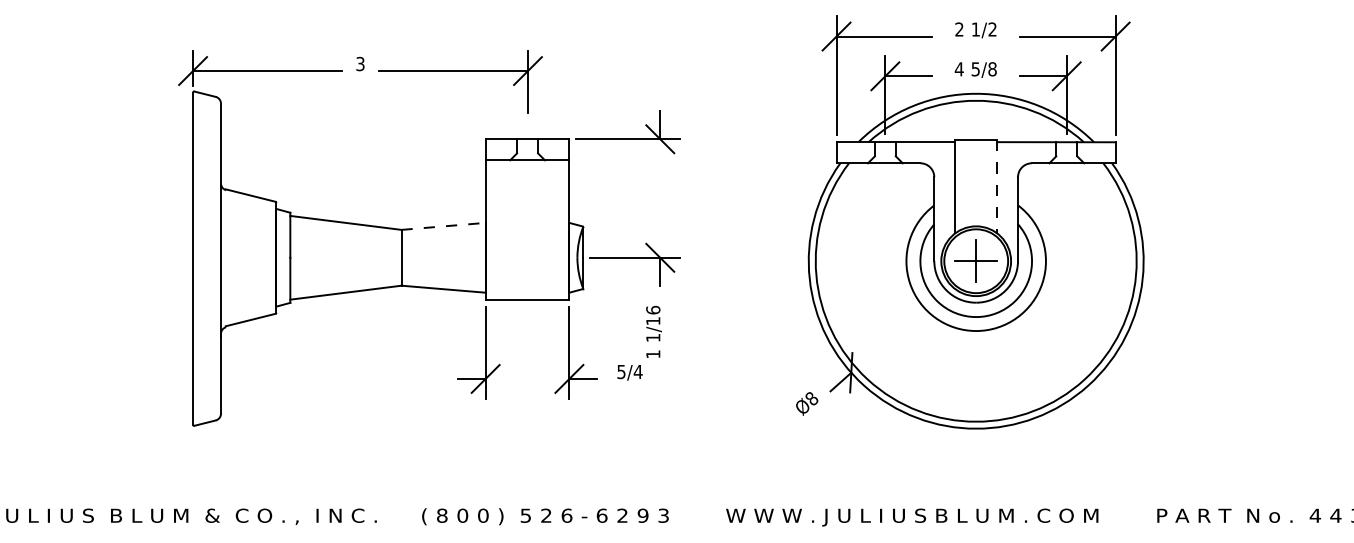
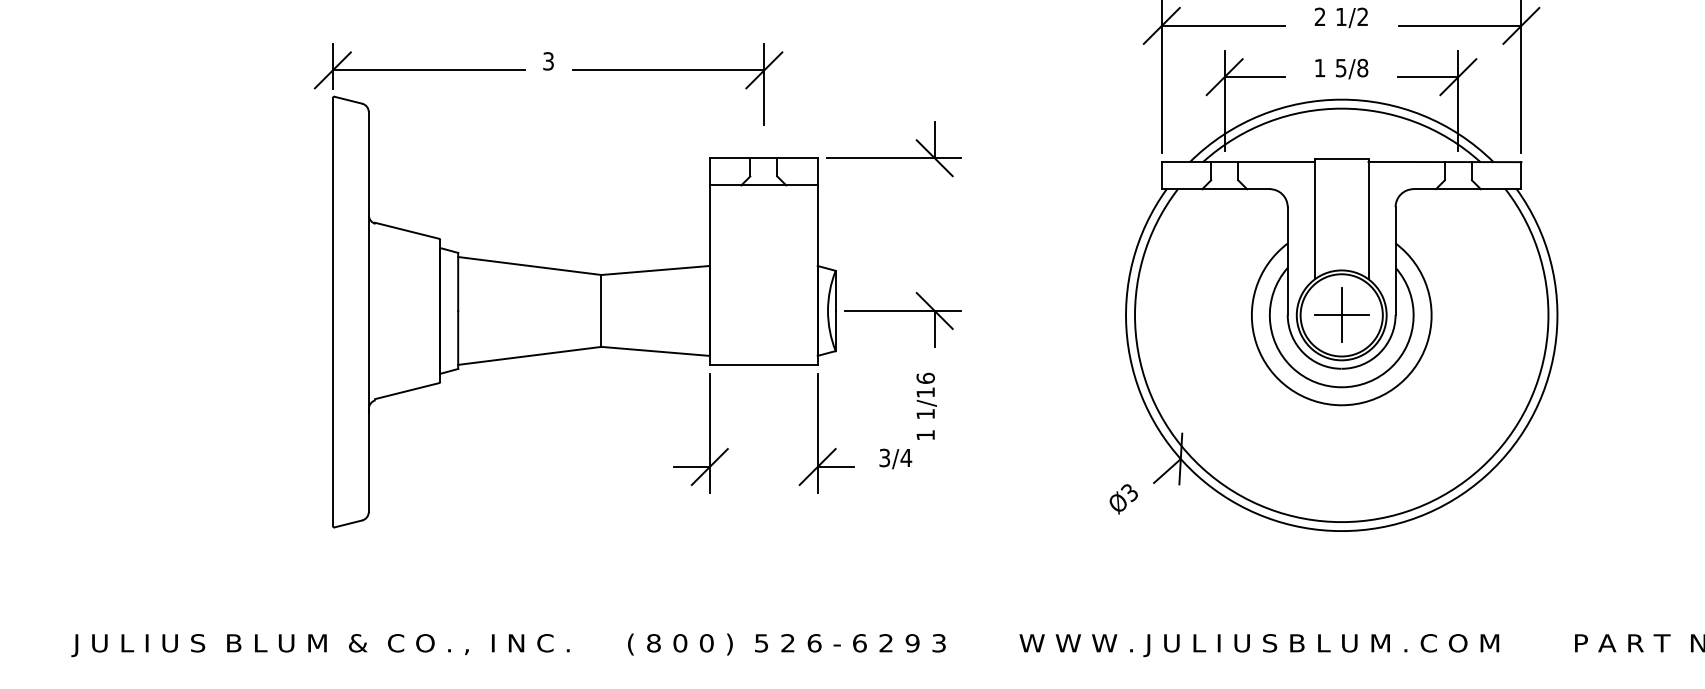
text: (958, 69) -> (1318, 68), 4 -> 1
line: (997, 186) -> (1369, 219), dashed -> solid
line: (443, 226) -> (655, 270), dashed -> solid
text: (621, 371) -> (884, 457), 5/4 -> 3/4
text: (811, 399) -> (1129, 493), Ø8 -> Ø3

